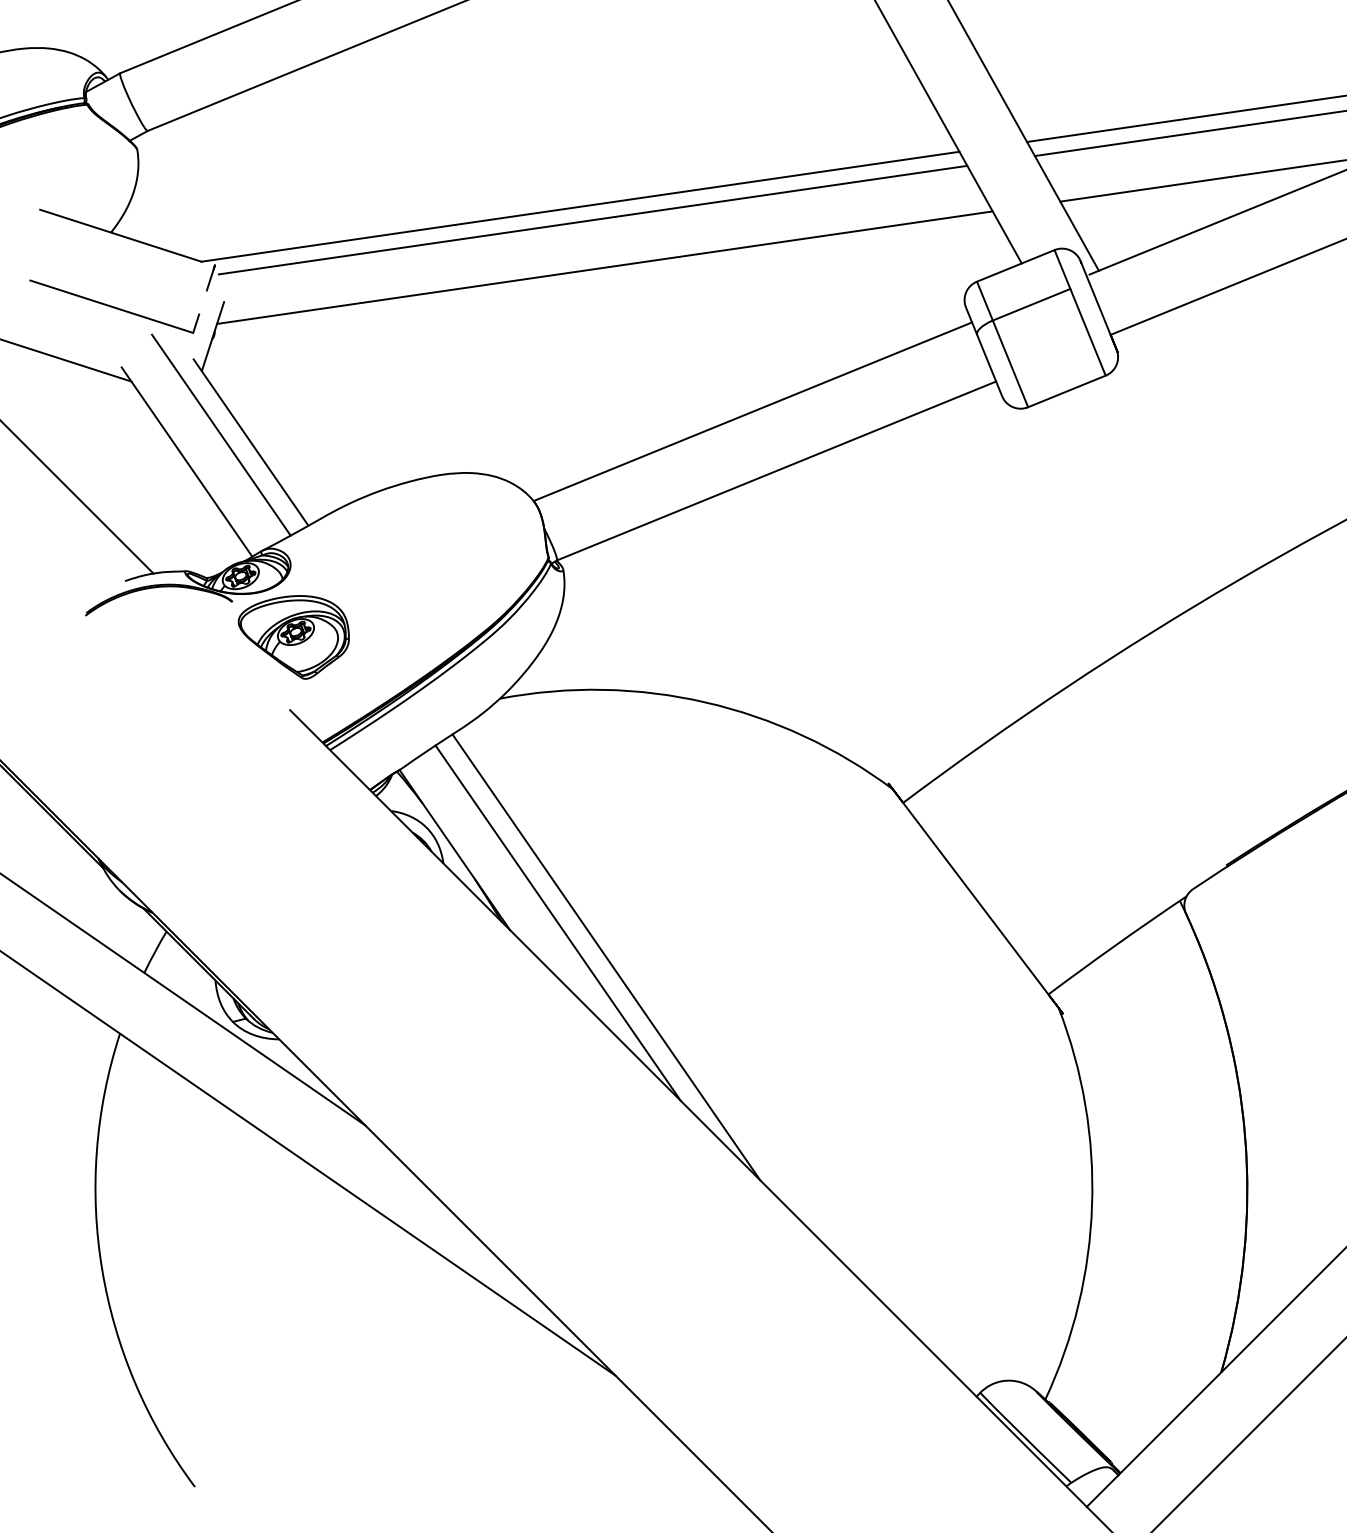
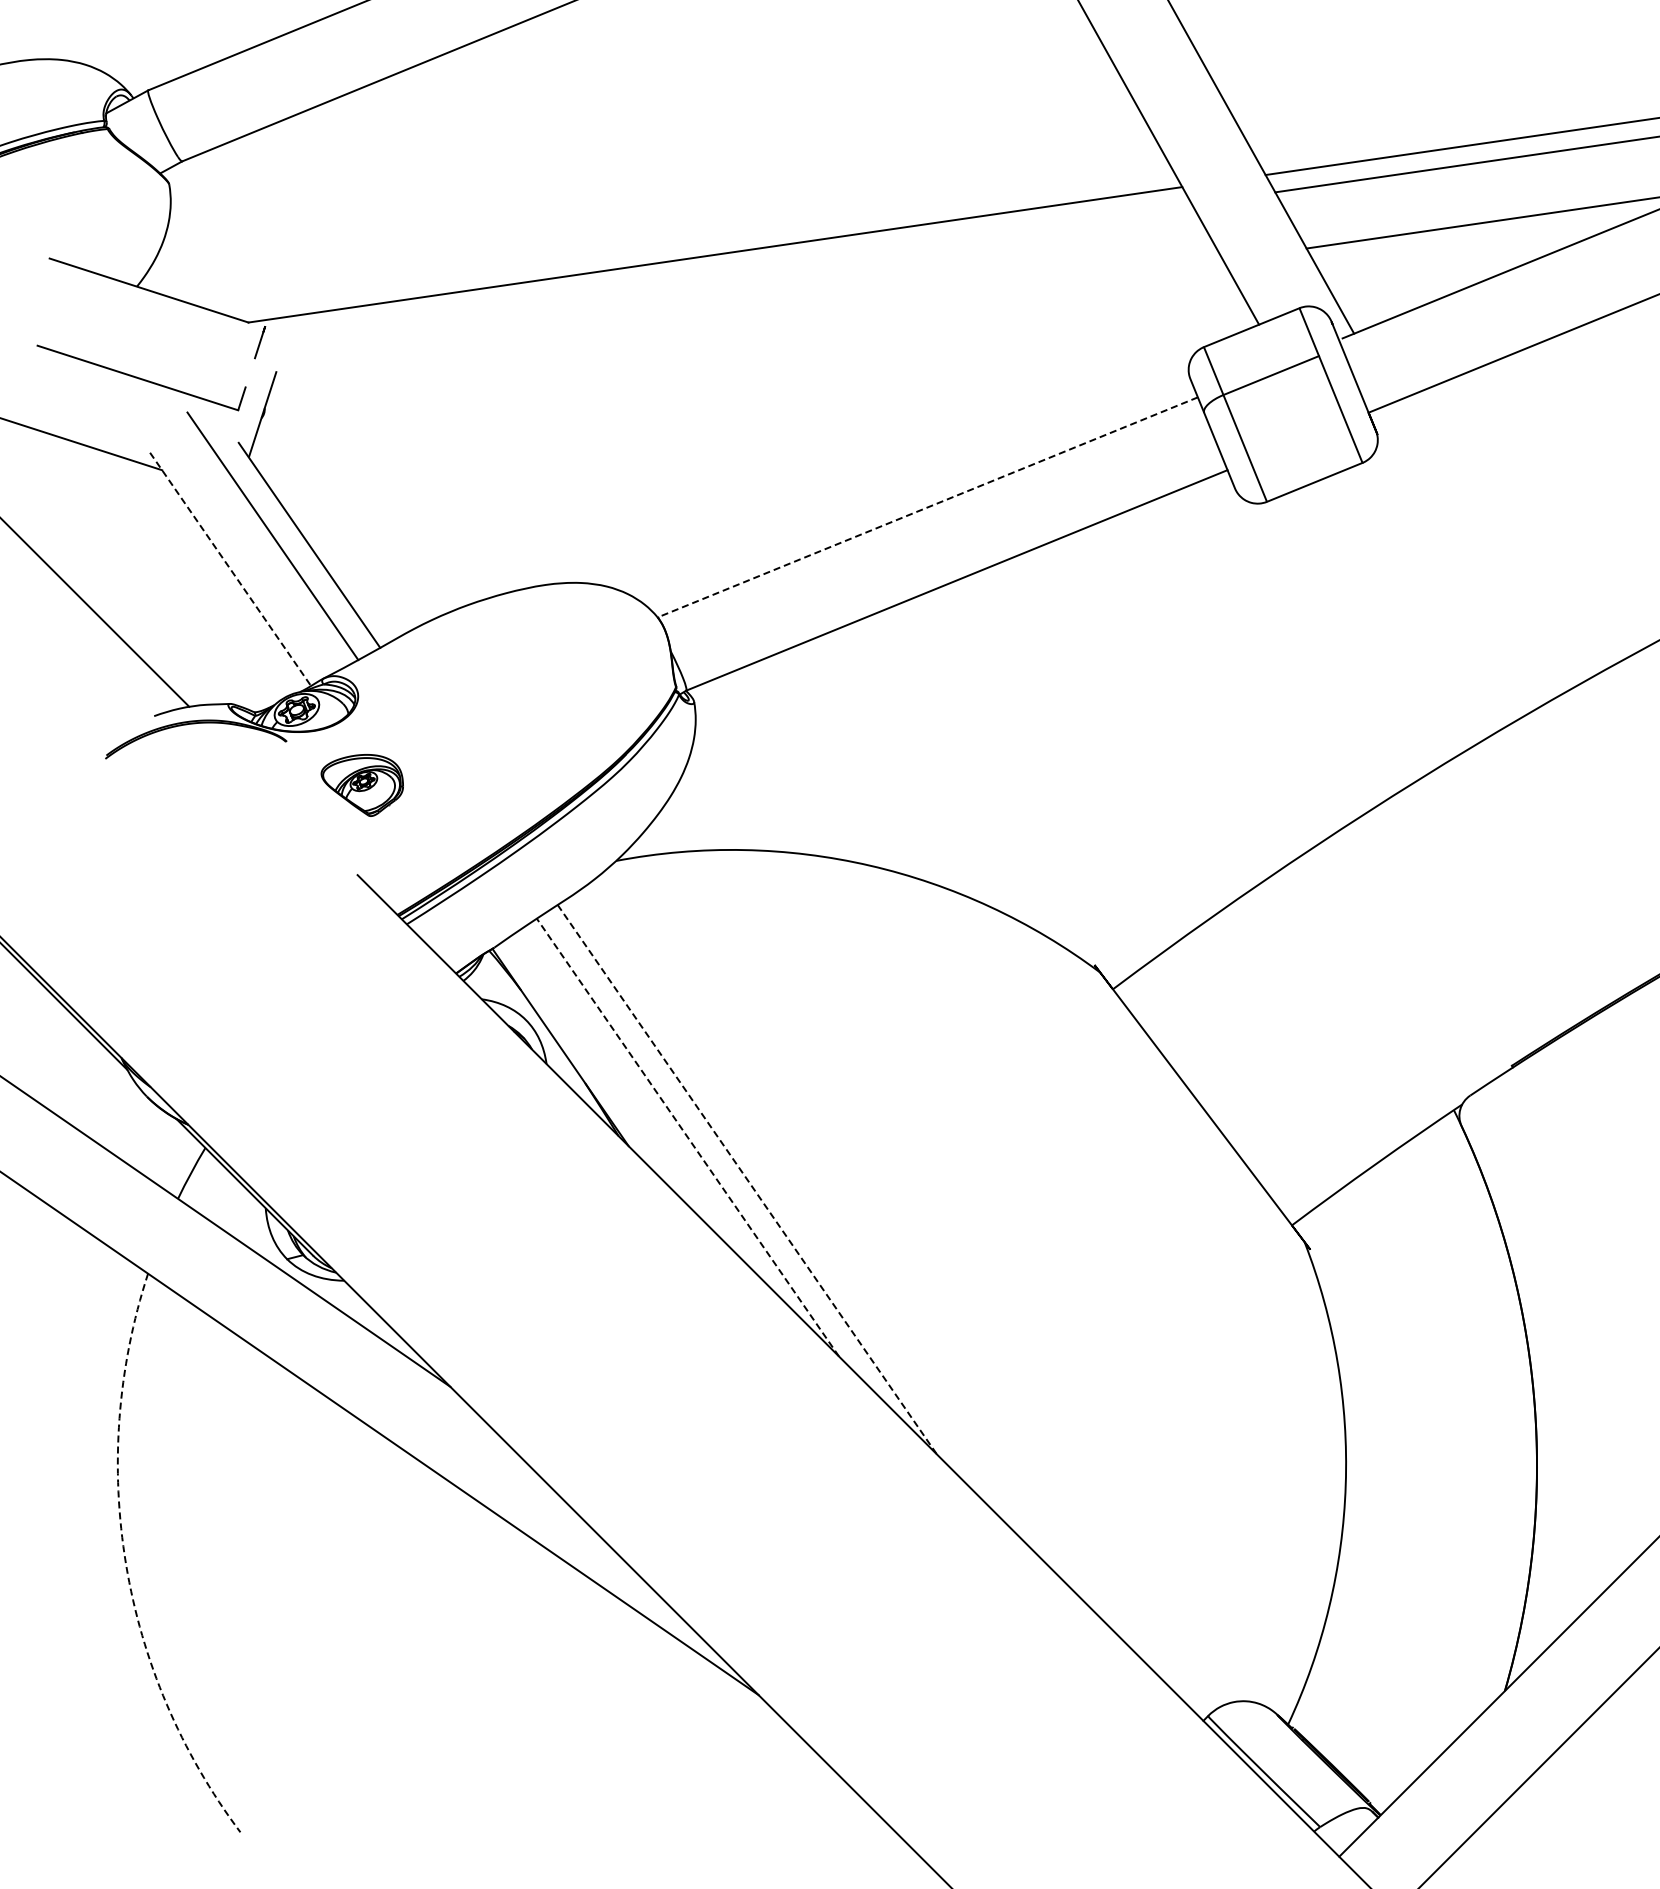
line: (592, 220) -> (730, 271), removed
line: (604, 267) -> (745, 329), removed
line: (752, 411) -> (927, 507), solid -> dashed
line: (186, 462) -> (230, 569), solid -> dashed
part: (294, 637) -> (362, 785), size x0.6
line: (557, 923) -> (687, 1137), solid -> dashed
line: (606, 957) -> (747, 1179), solid -> dashed
arc: (102, 1269) -> (126, 1564), solid -> dashed

